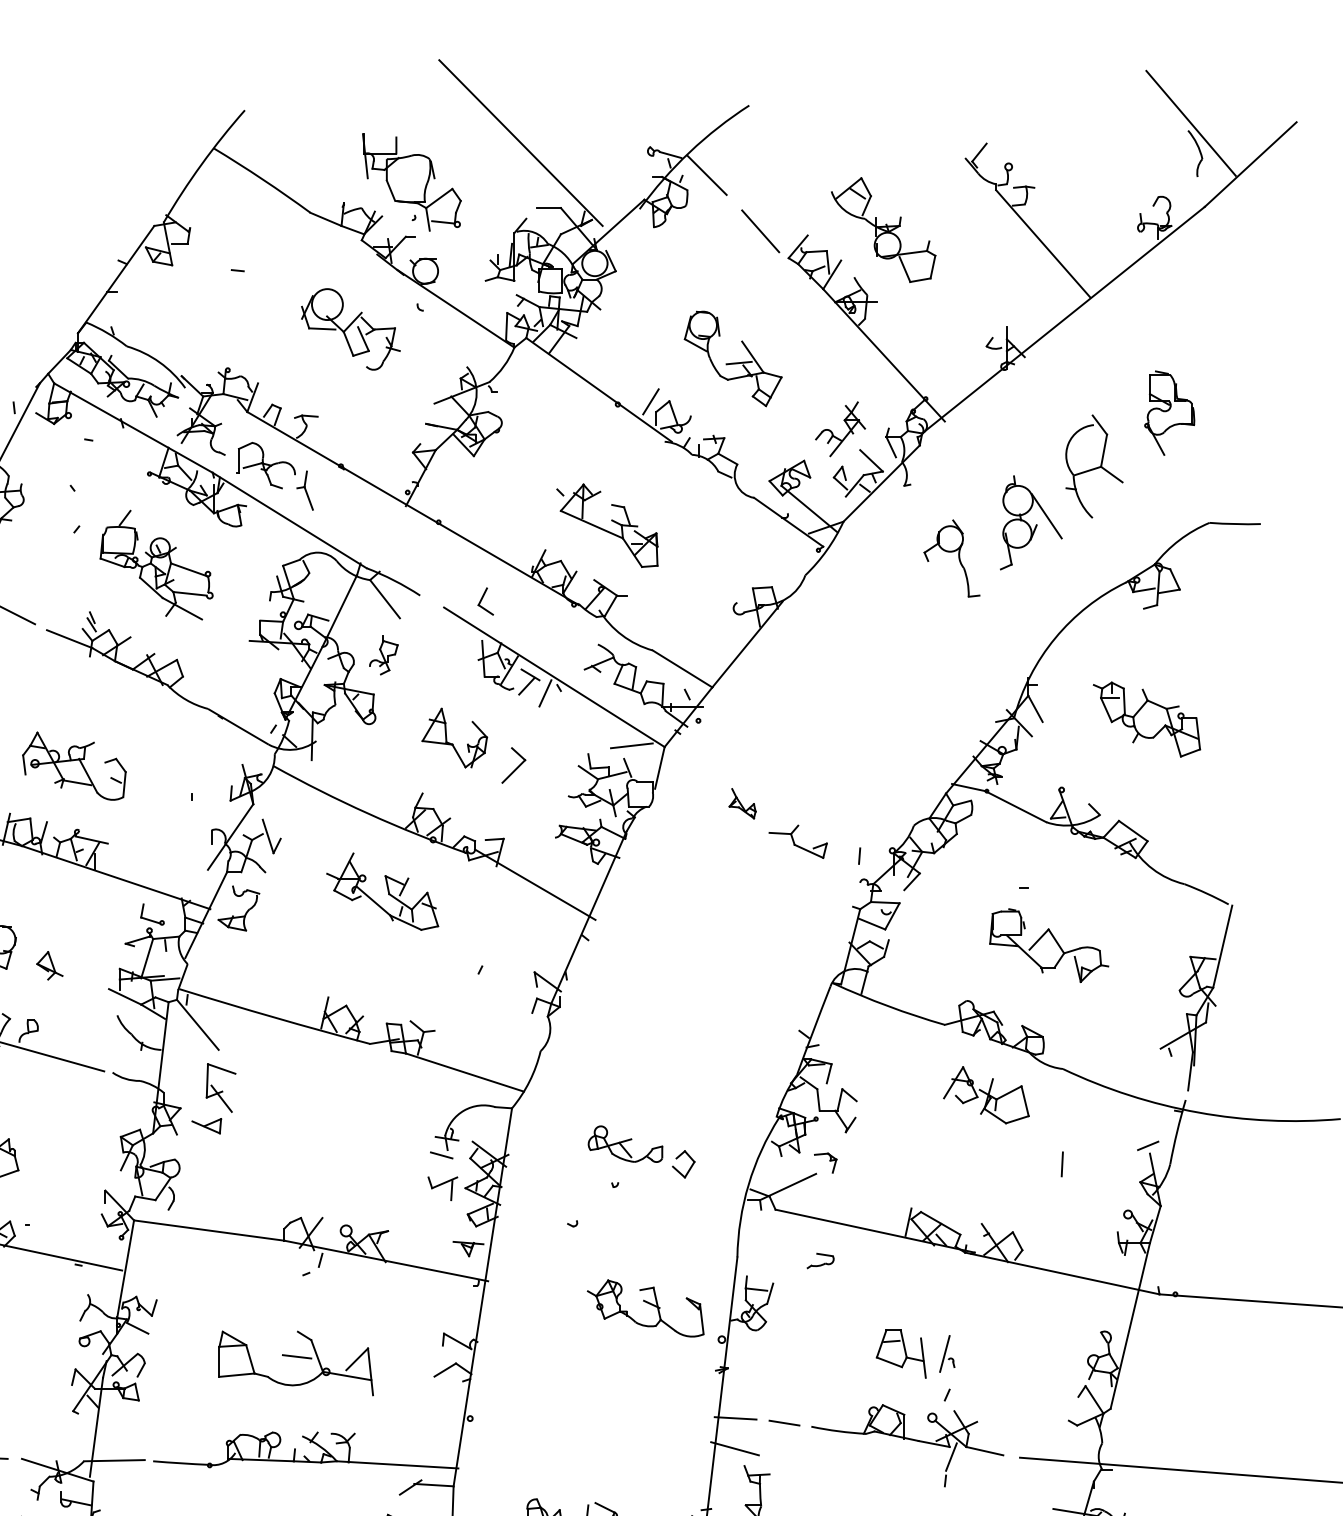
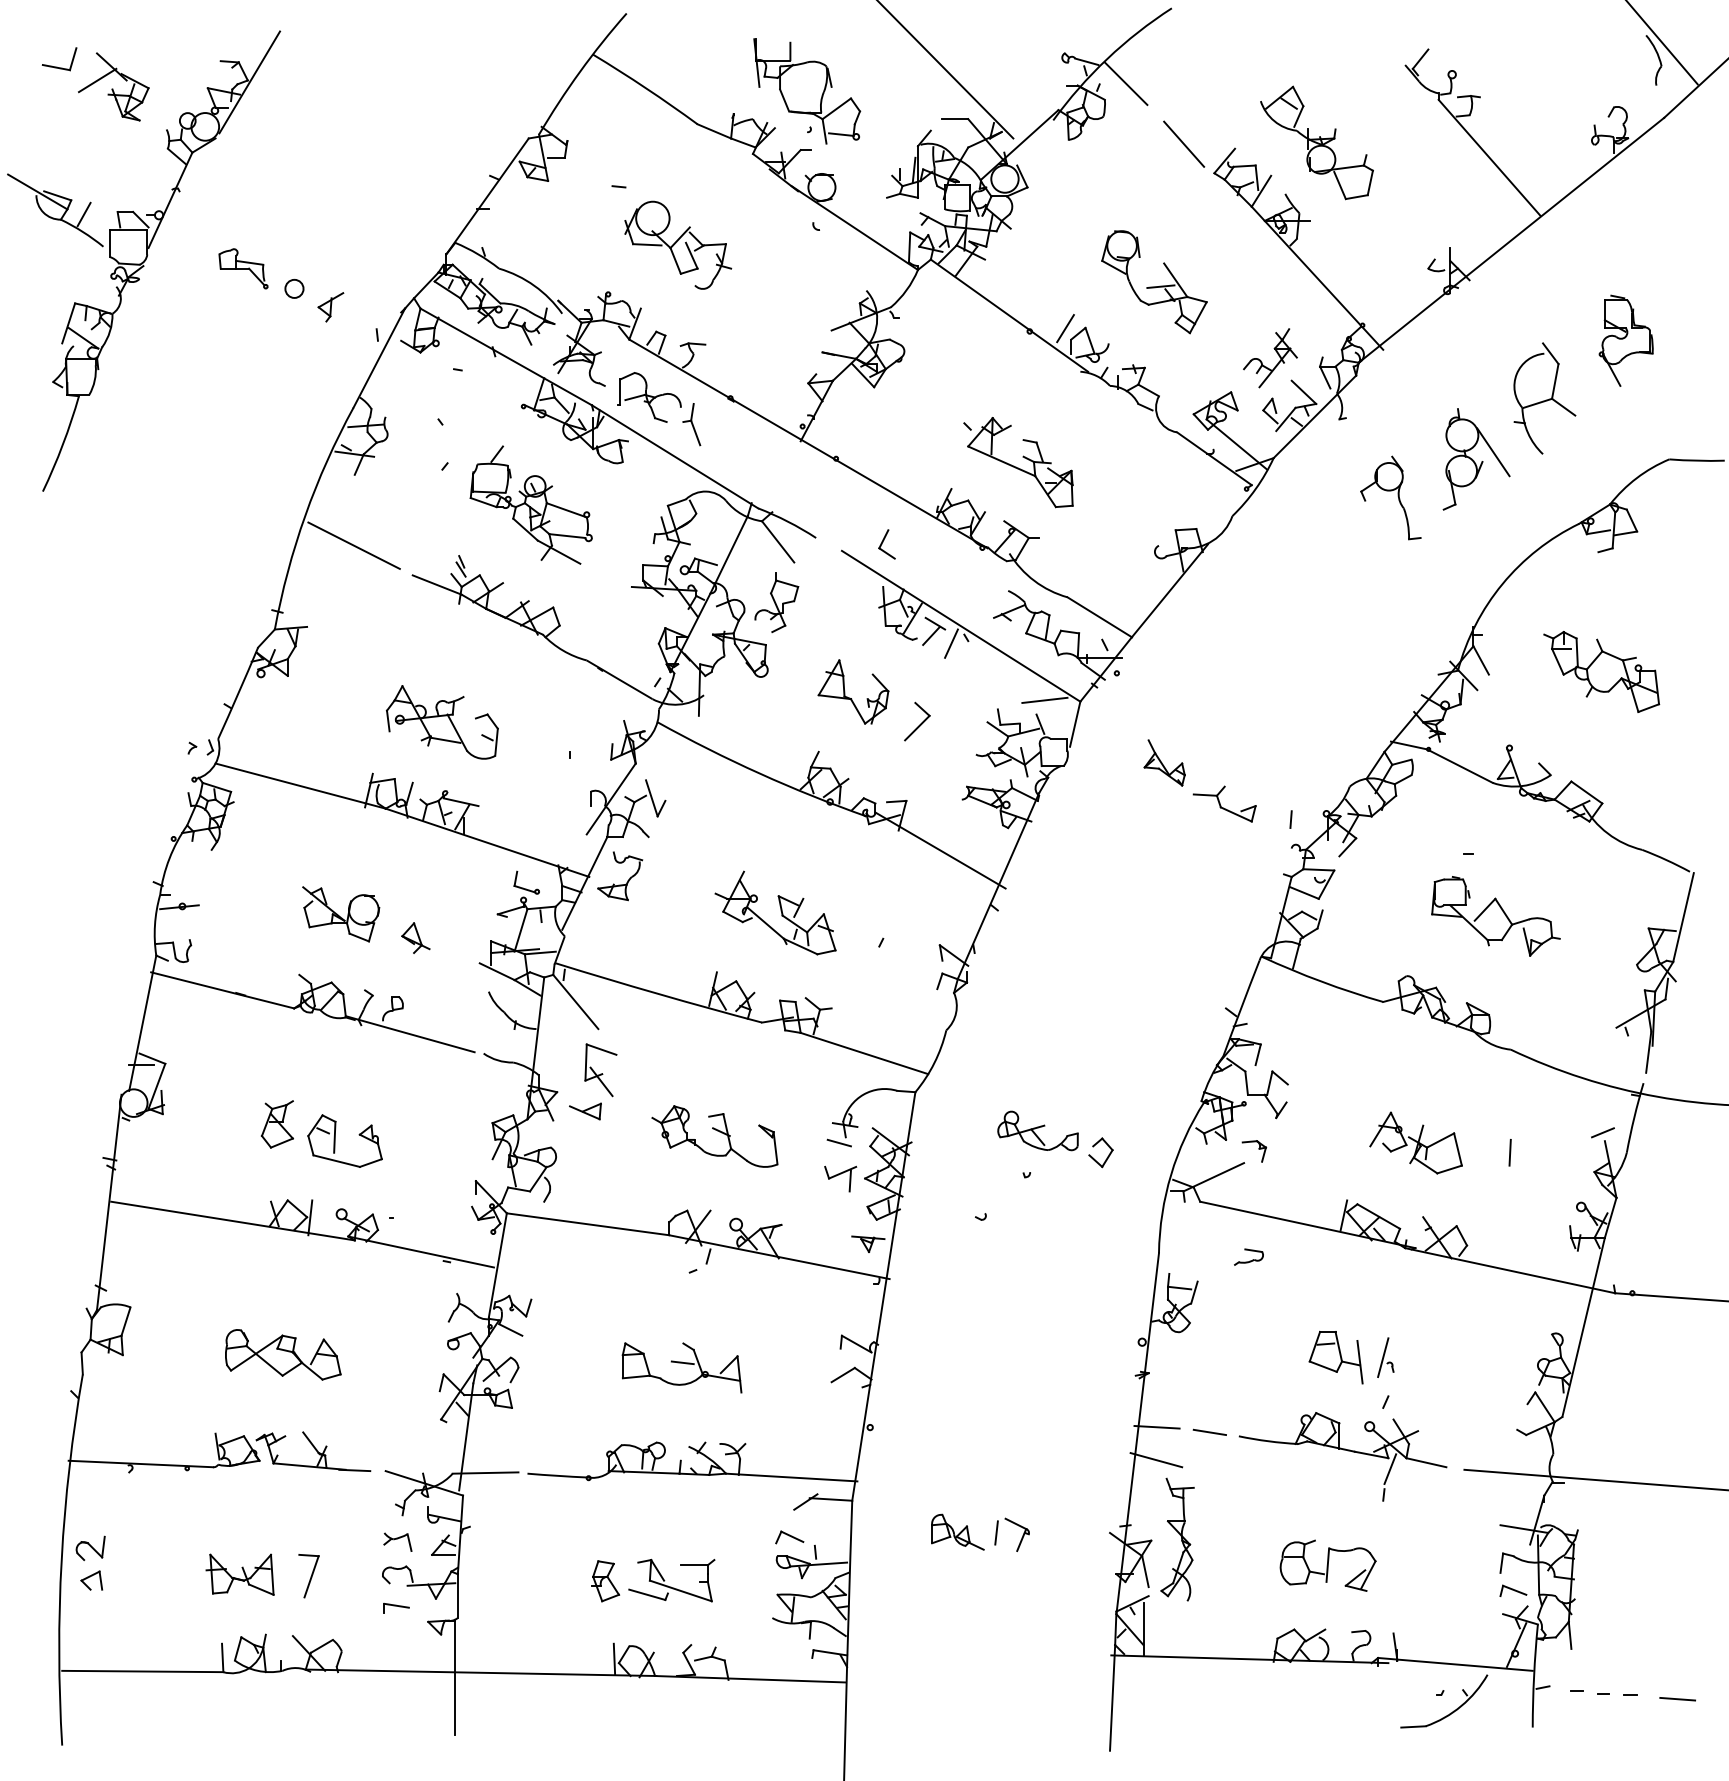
part: (351, 328) -> (678, 244), moved
part: (383, 655) -> (776, 602), size x1.43
part: (742, 803) -> (1164, 762), size x1.43
part: (382, 891) -> (775, 912), moved
part: (985, 1094) -> (1415, 1142), moved
part: (645, 1308) -> (714, 1136), moved
part: (295, 1363) -> (681, 1367), size x0.71

